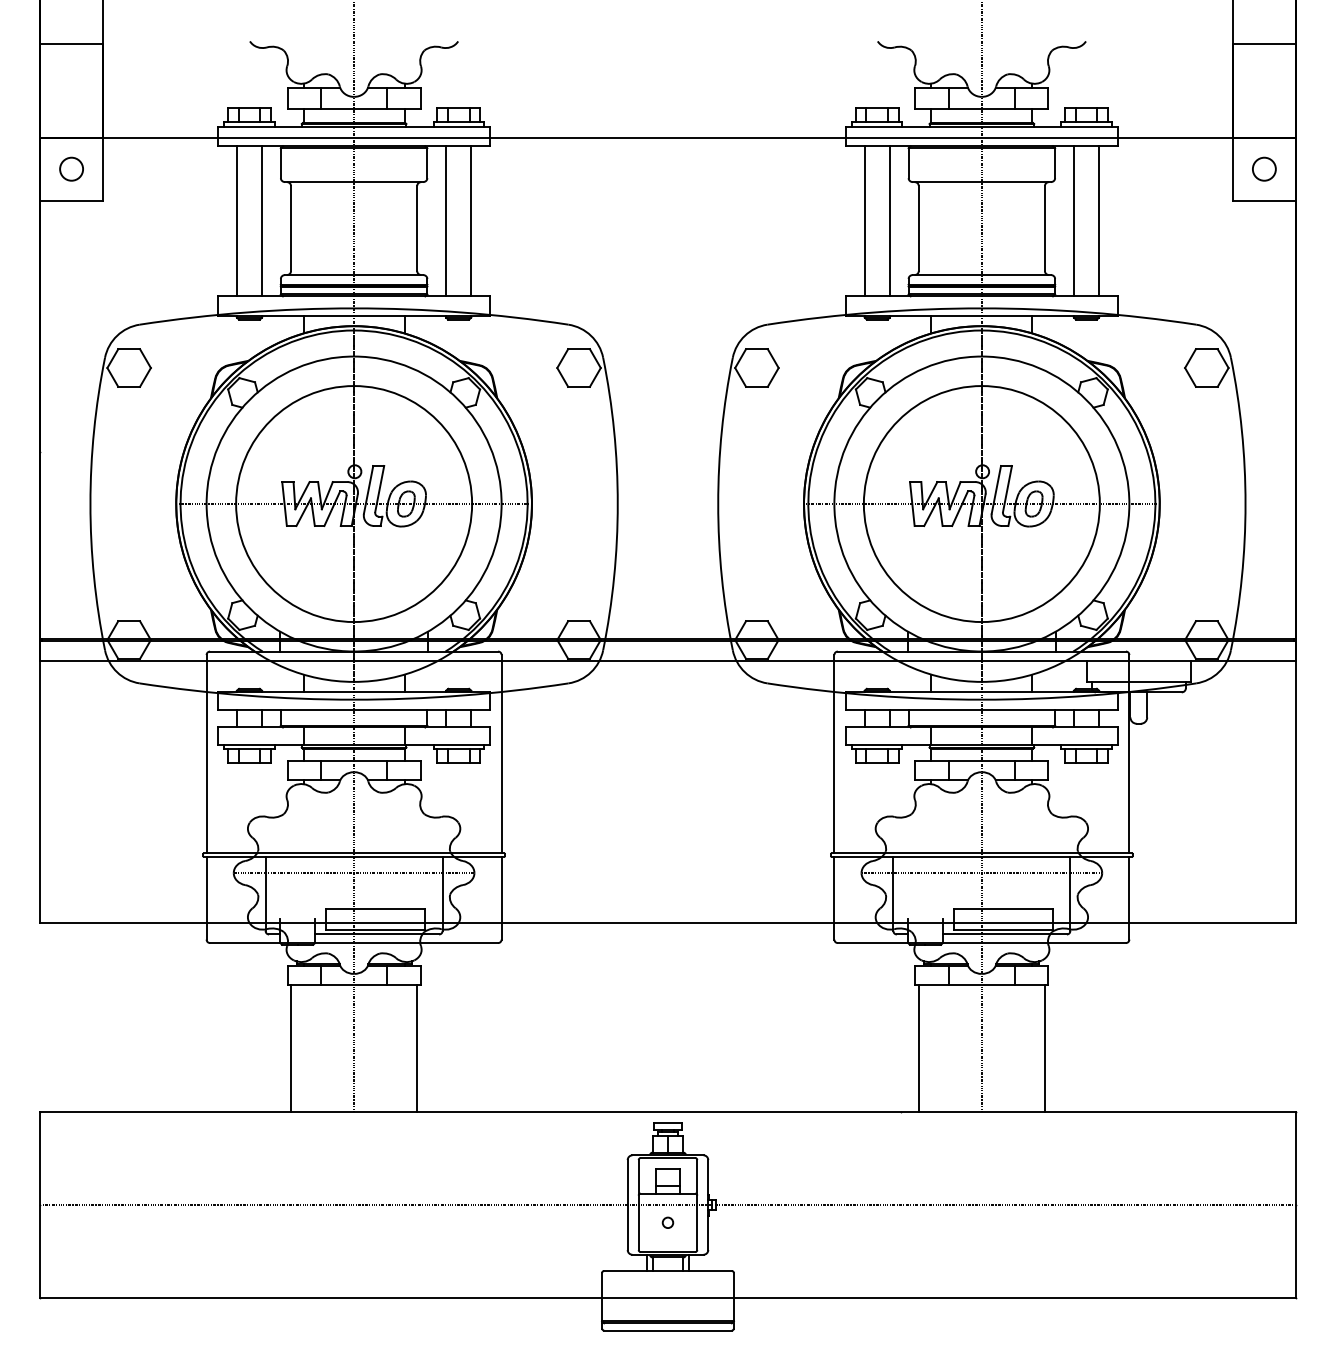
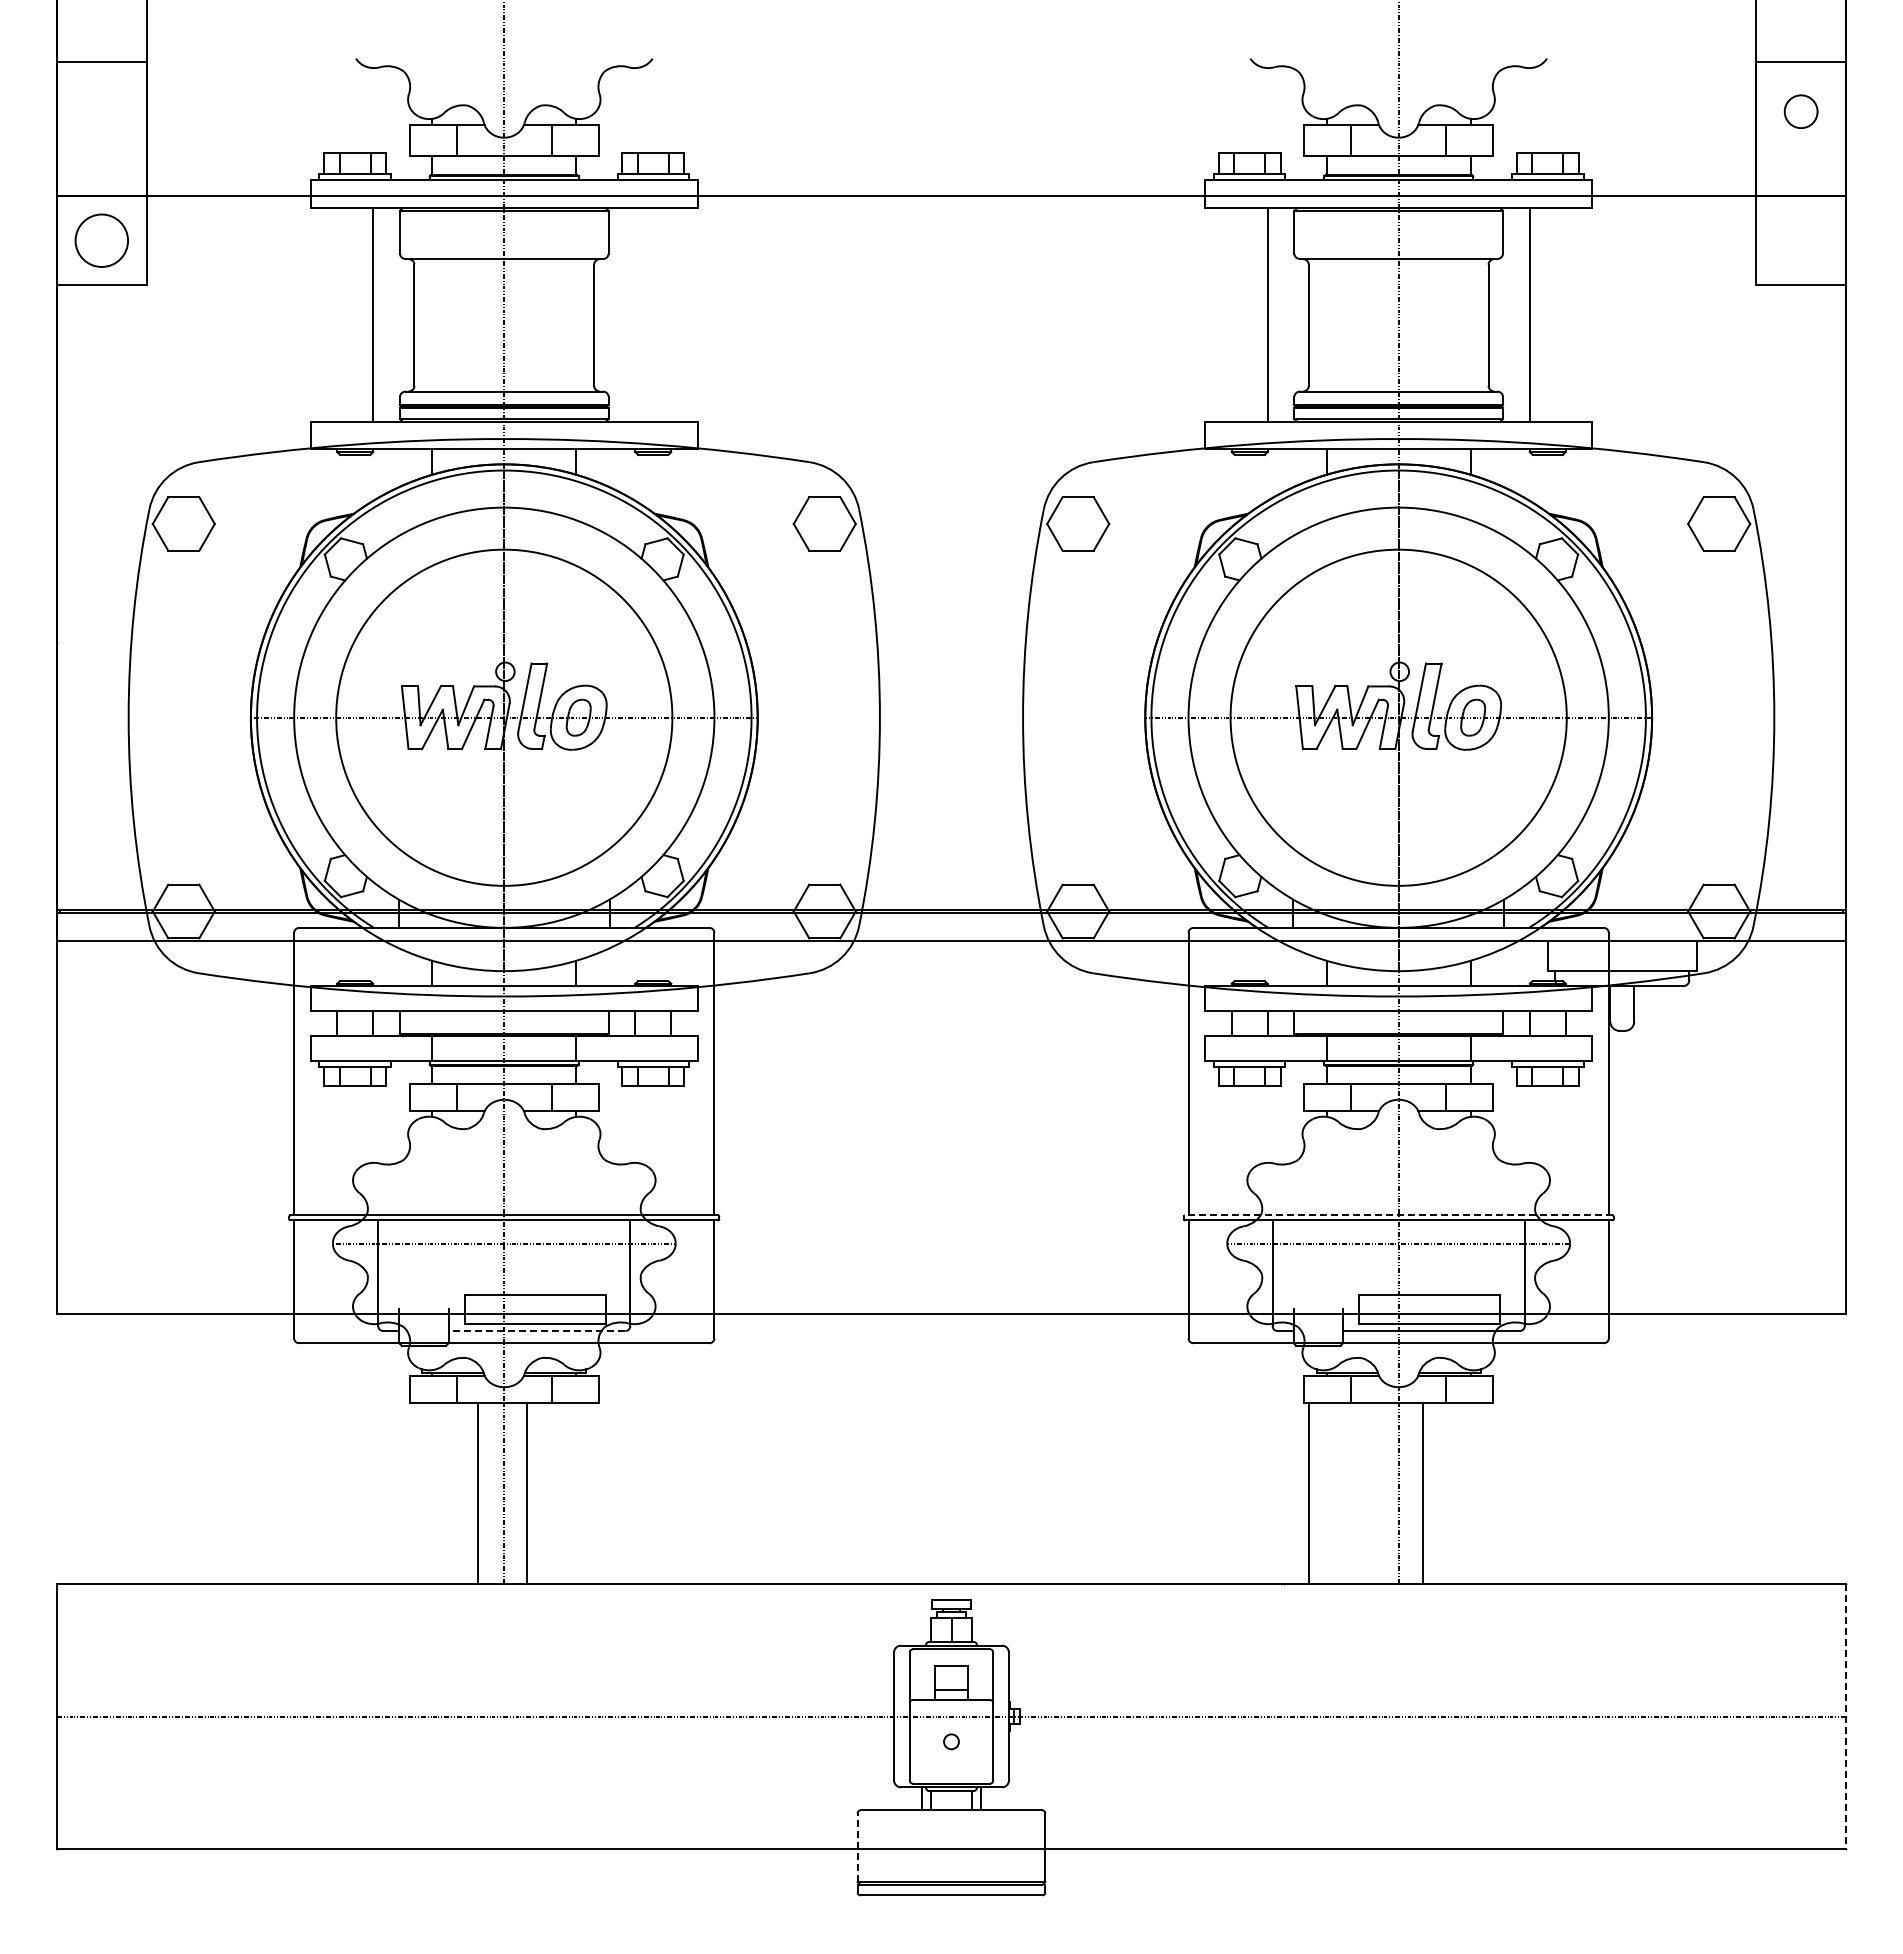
circle: (71, 169) -> (101, 240), size x1.6
circle: (1263, 169) -> (1800, 111), moved
line: (237, 220) -> (337, 314), removed
line: (446, 220) -> (635, 314), removed
line: (471, 220) -> (671, 314), removed
line: (864, 220) -> (1231, 314), removed
line: (1098, 220) -> (1565, 314), removed
line: (981, 853) -> (1398, 1215), solid -> dashed
line: (376, 934) -> (536, 1331), solid -> dashed
line: (291, 1048) -> (478, 1493), moved
line: (417, 1048) -> (527, 1493), moved
line: (1044, 1048) -> (1422, 1493), moved
line: (1295, 1205) -> (1845, 1716), solid -> dashed
line: (602, 1297) -> (857, 1847), solid -> dashed

